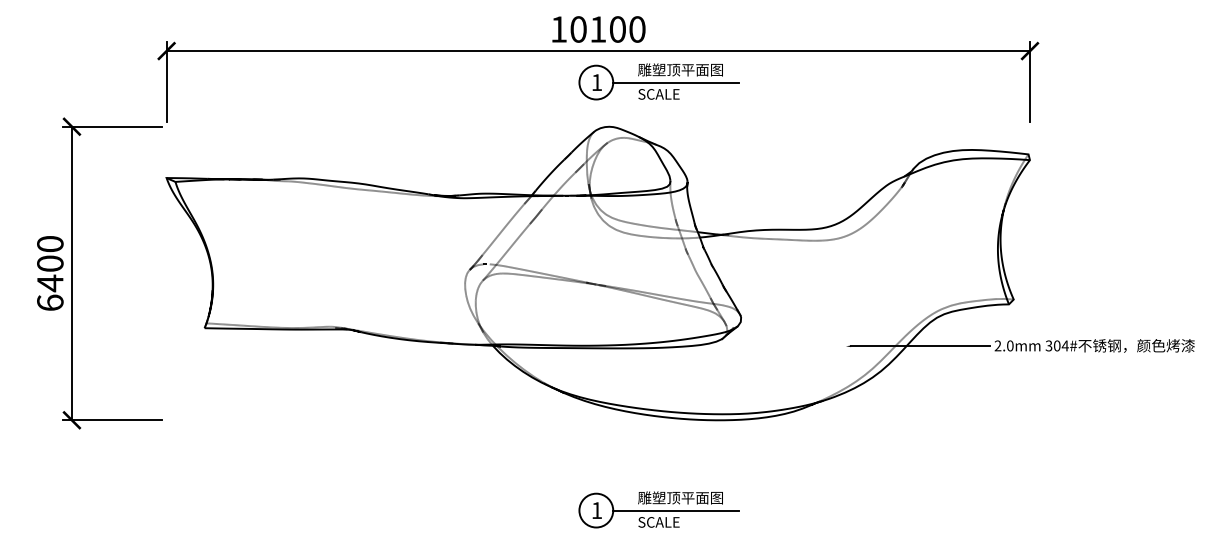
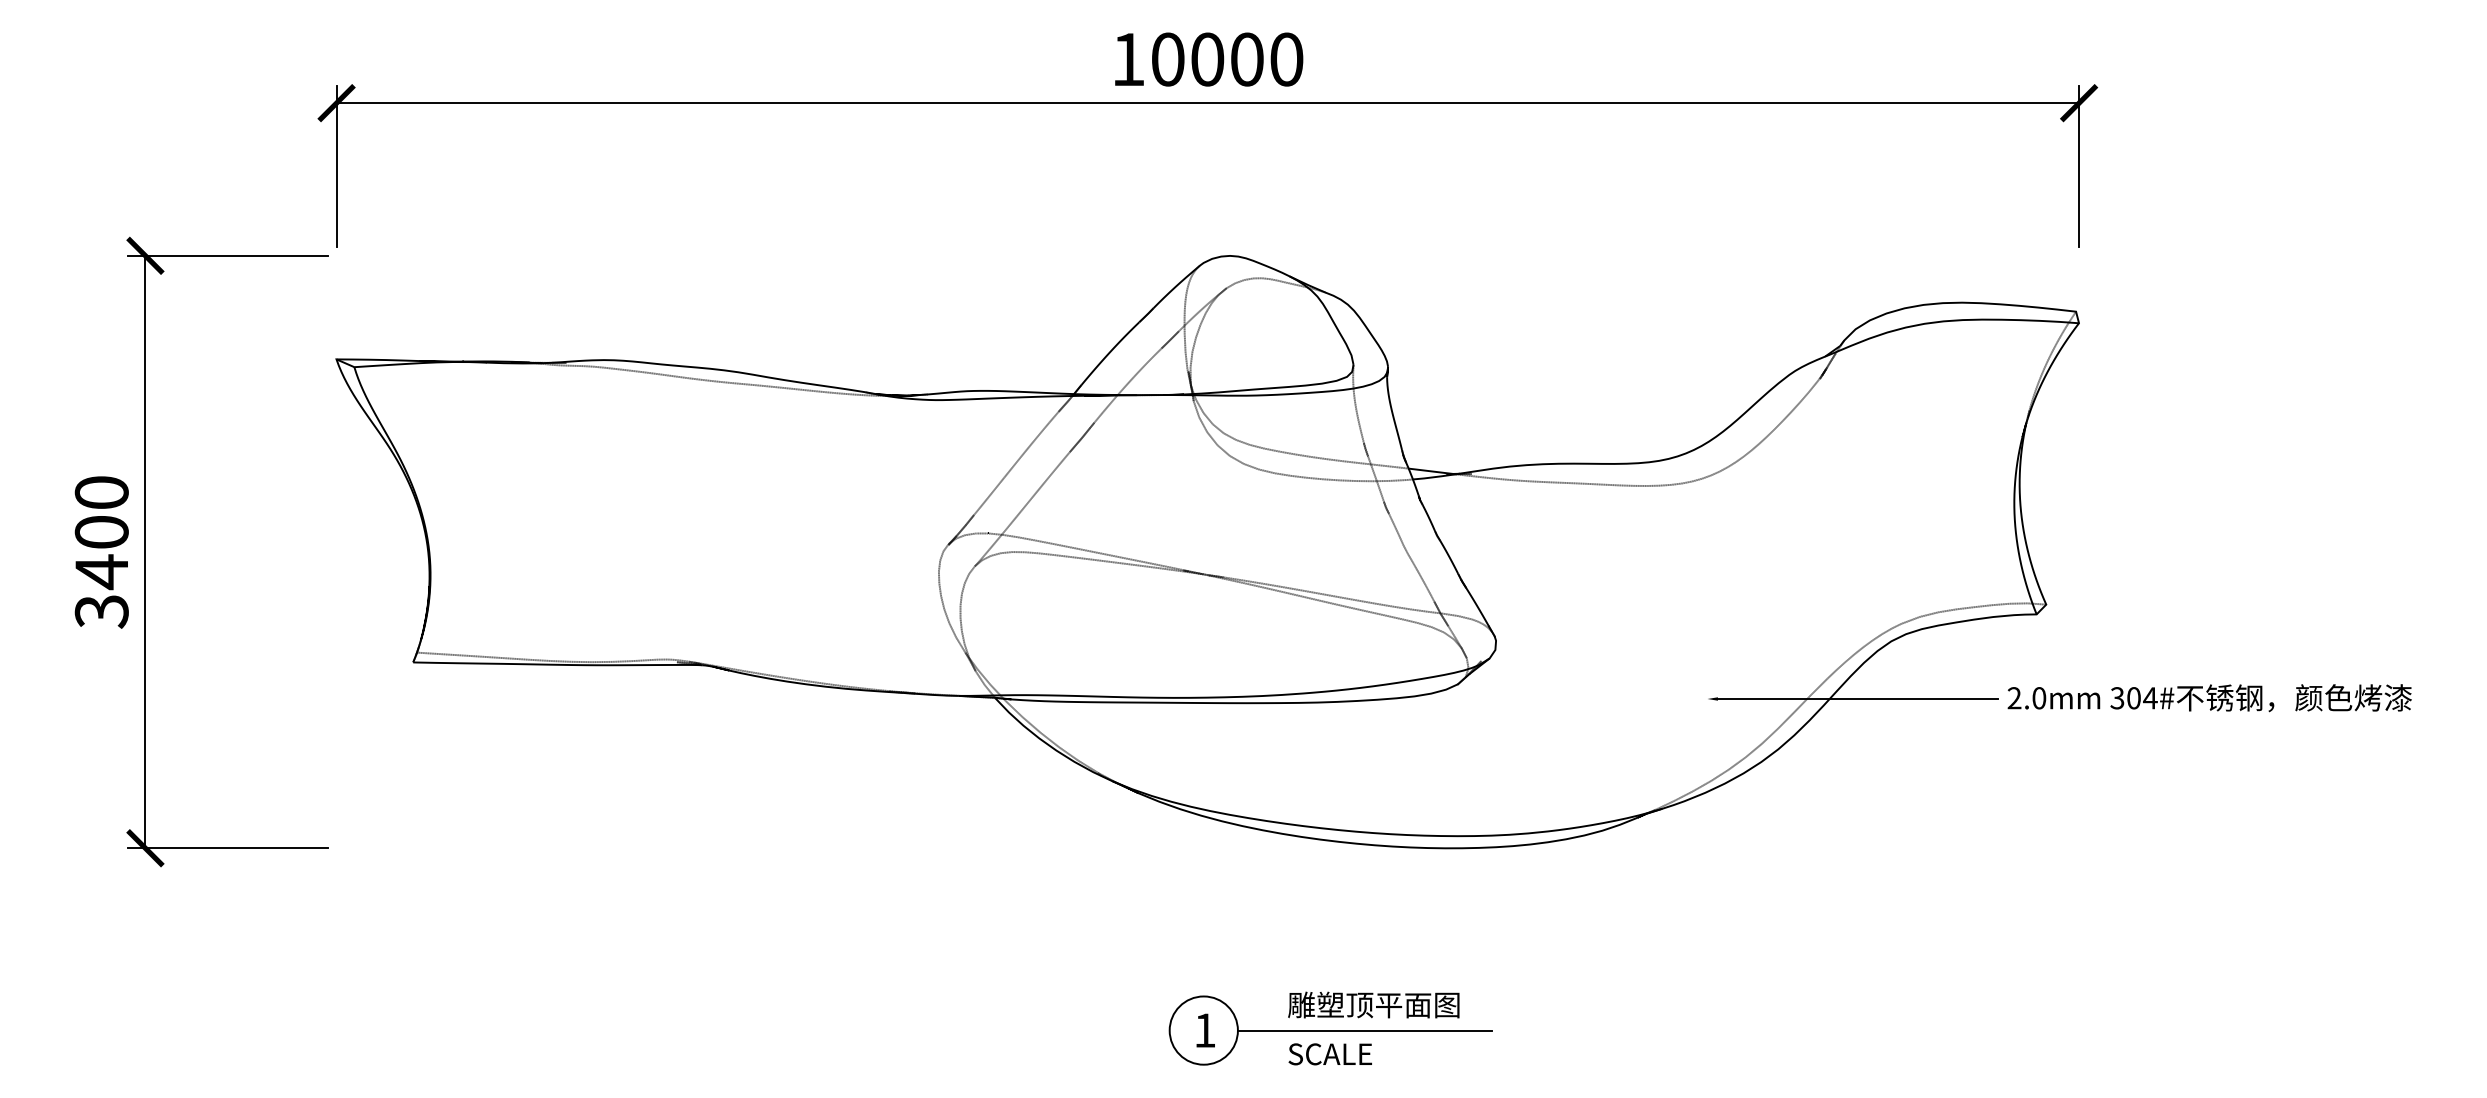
text: (598, 29) -> (1208, 59), 10100 -> 10000
part: (658, 81) -> (1329, 164), removed
text: (50, 302) -> (102, 610), 6400 -> 3400

